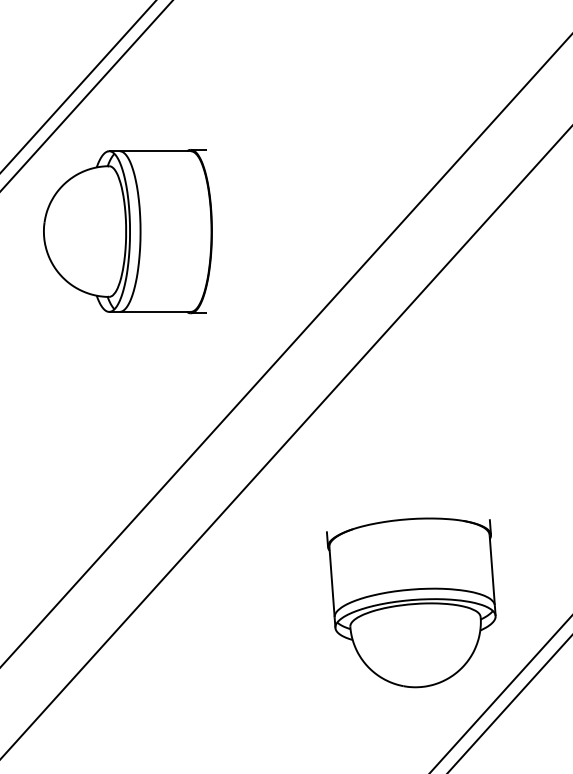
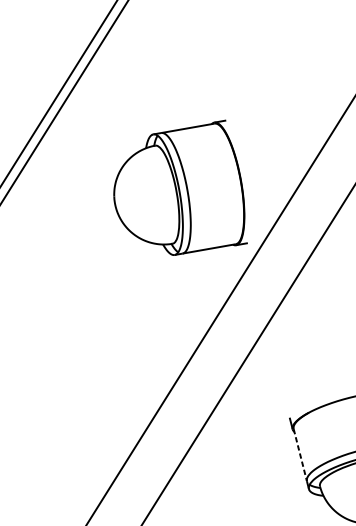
part: (127, 231) -> (177, 192), moved
line: (332, 582) -> (300, 455), solid -> dashed

